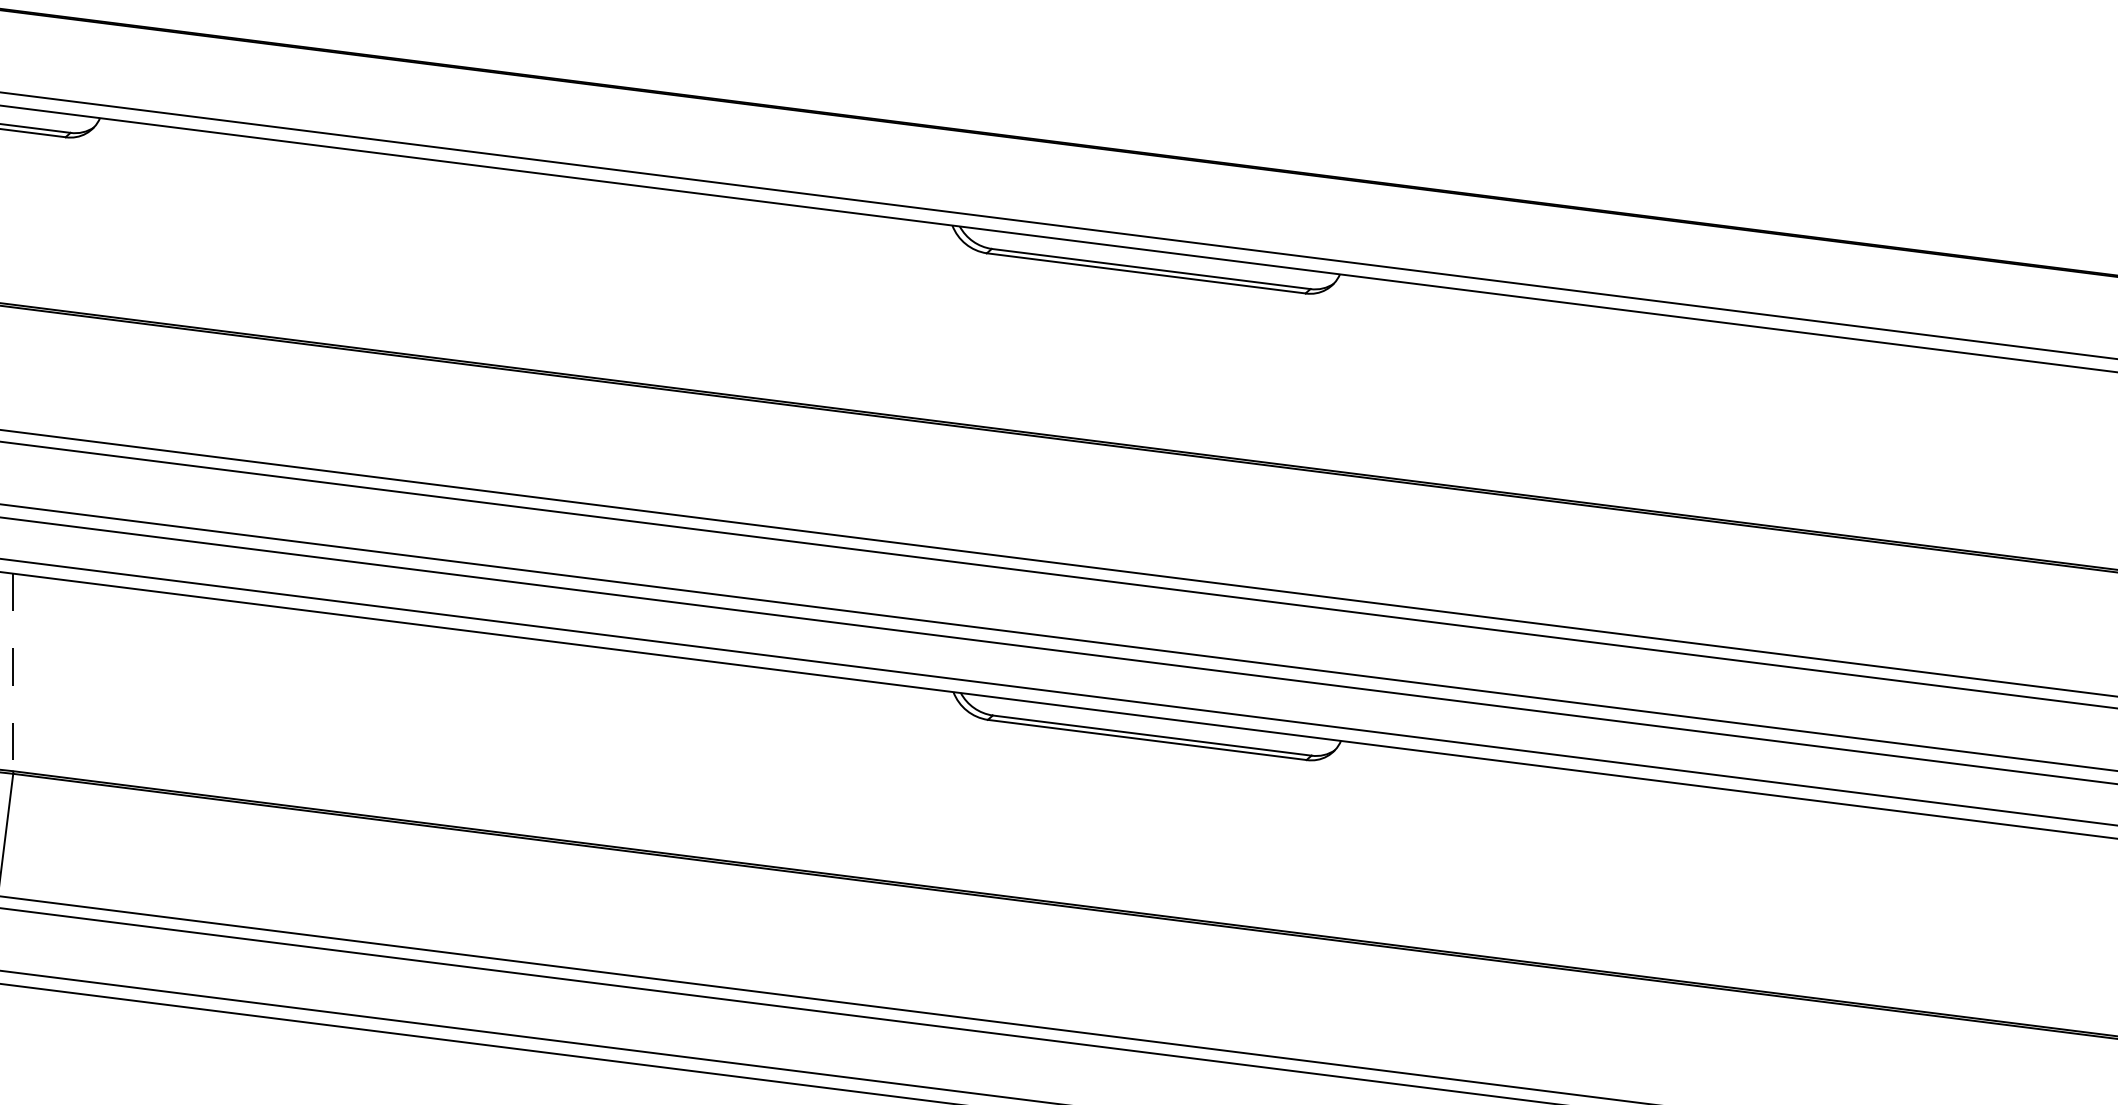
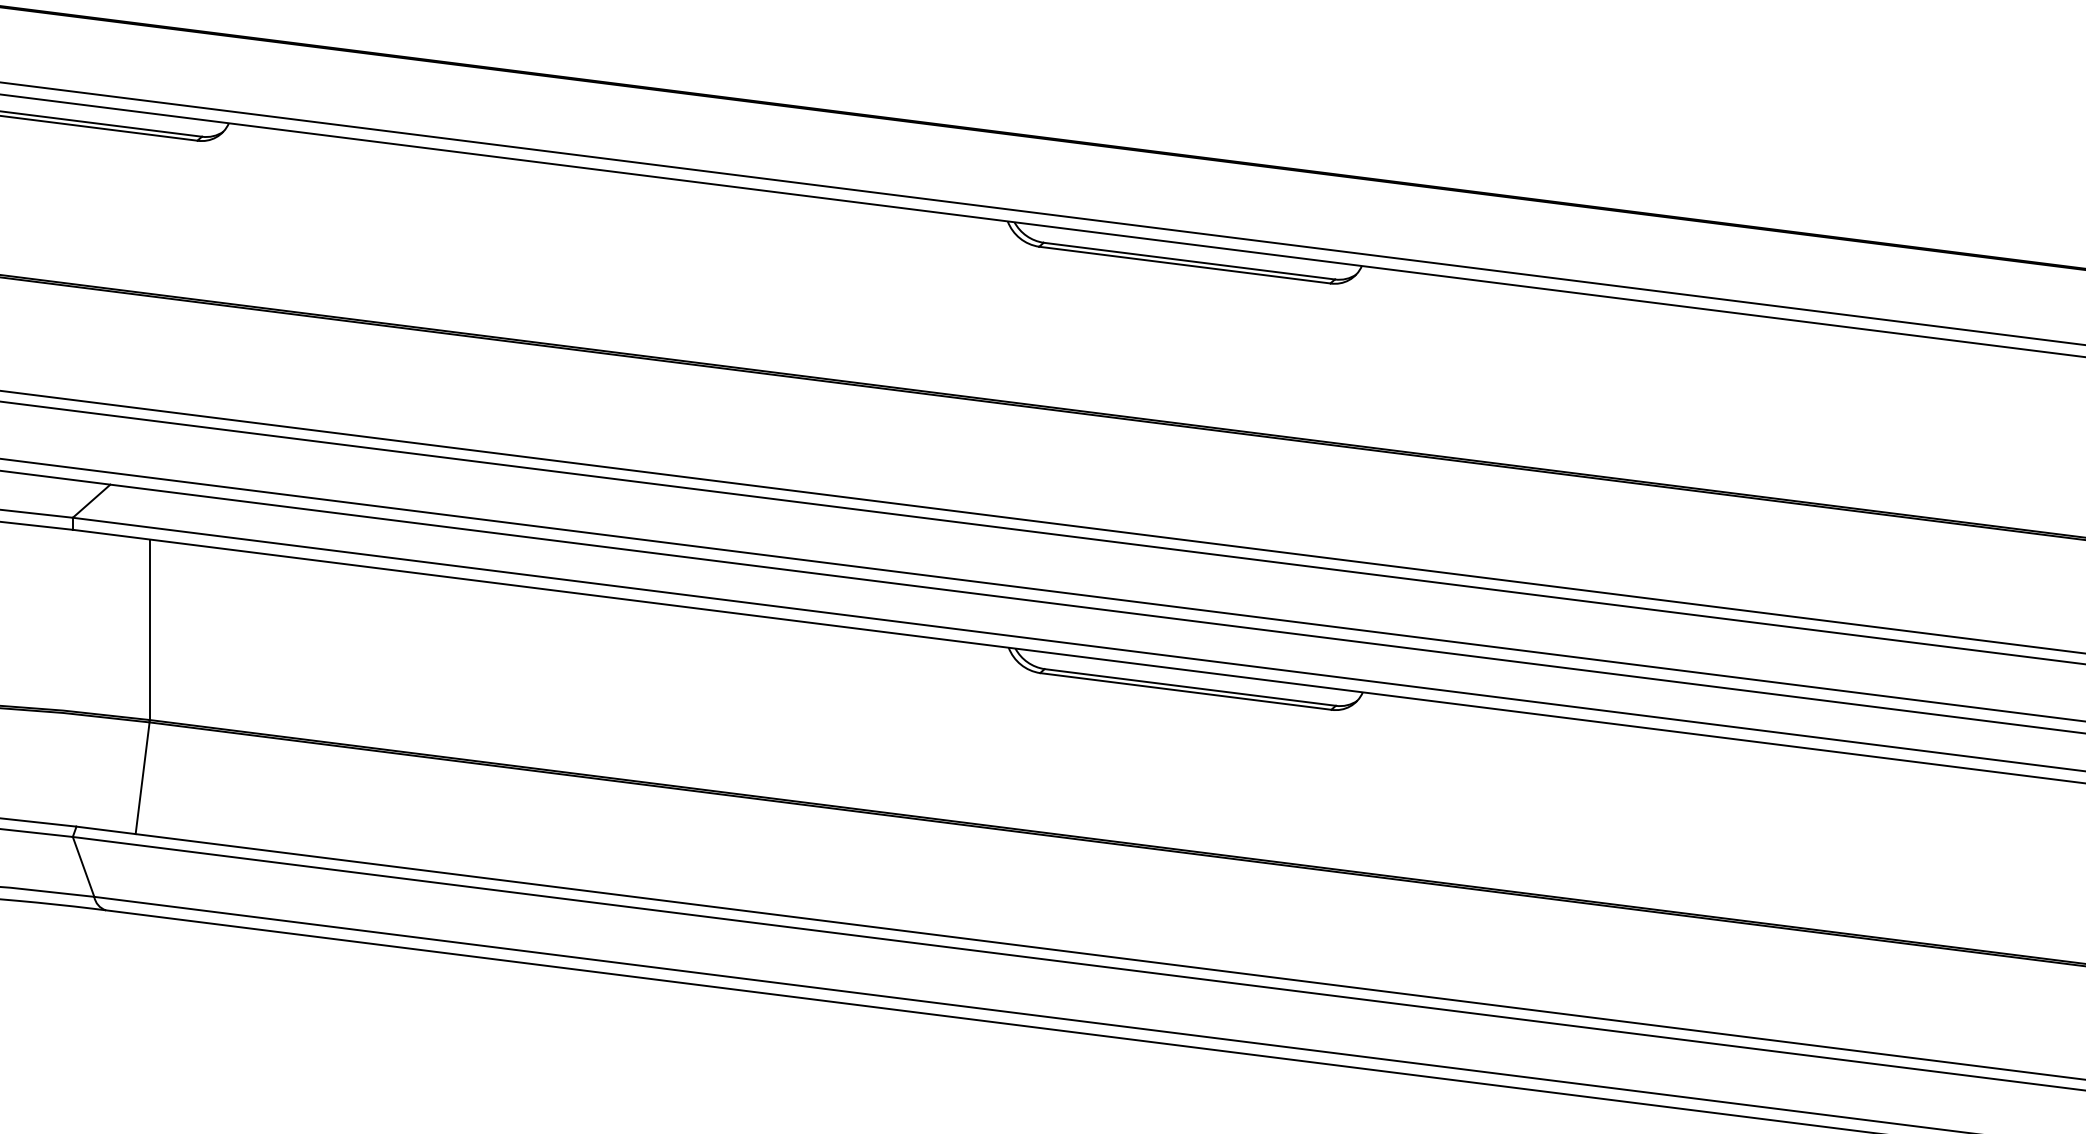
line: (13, 673) -> (149, 630), dashed -> solid

